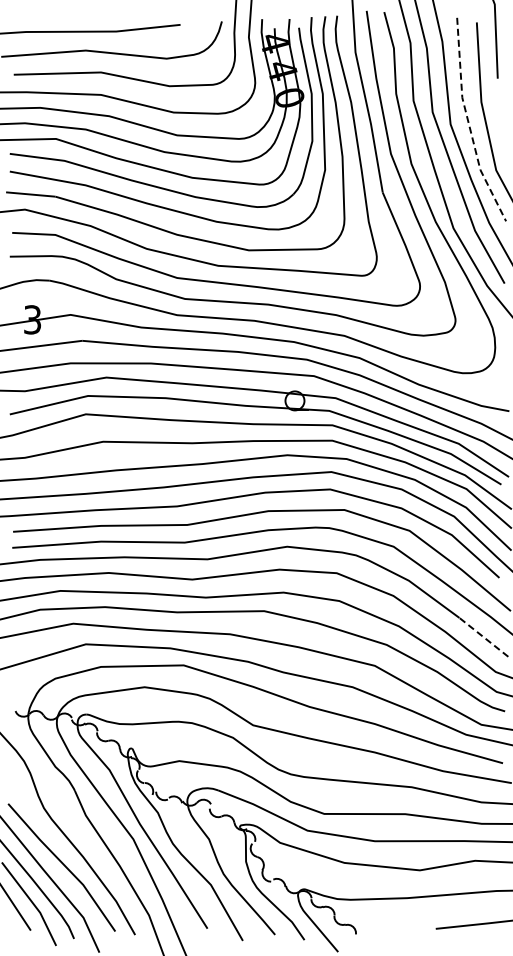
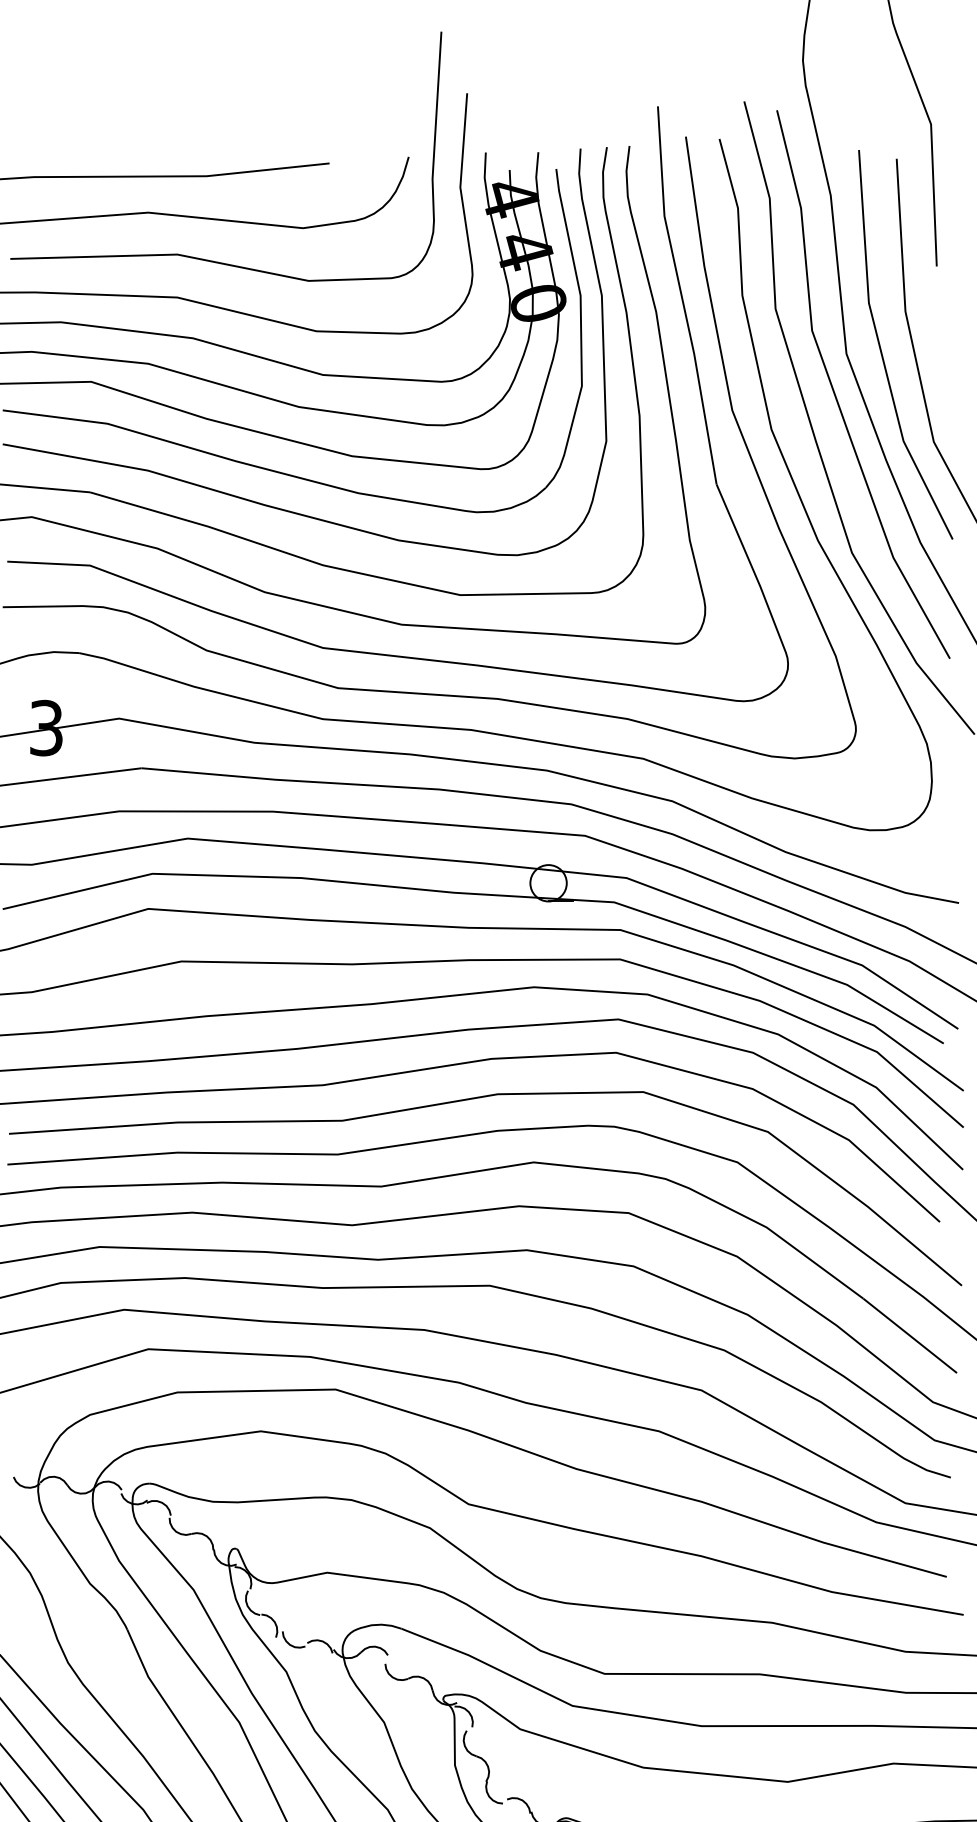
line: (468, 122) -> (880, 350), dashed -> solid
line: (483, 637) -> (909, 1336), dashed -> solid

